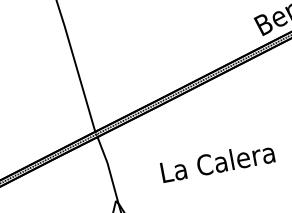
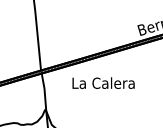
text: (217, 161) -> (103, 82), moved

